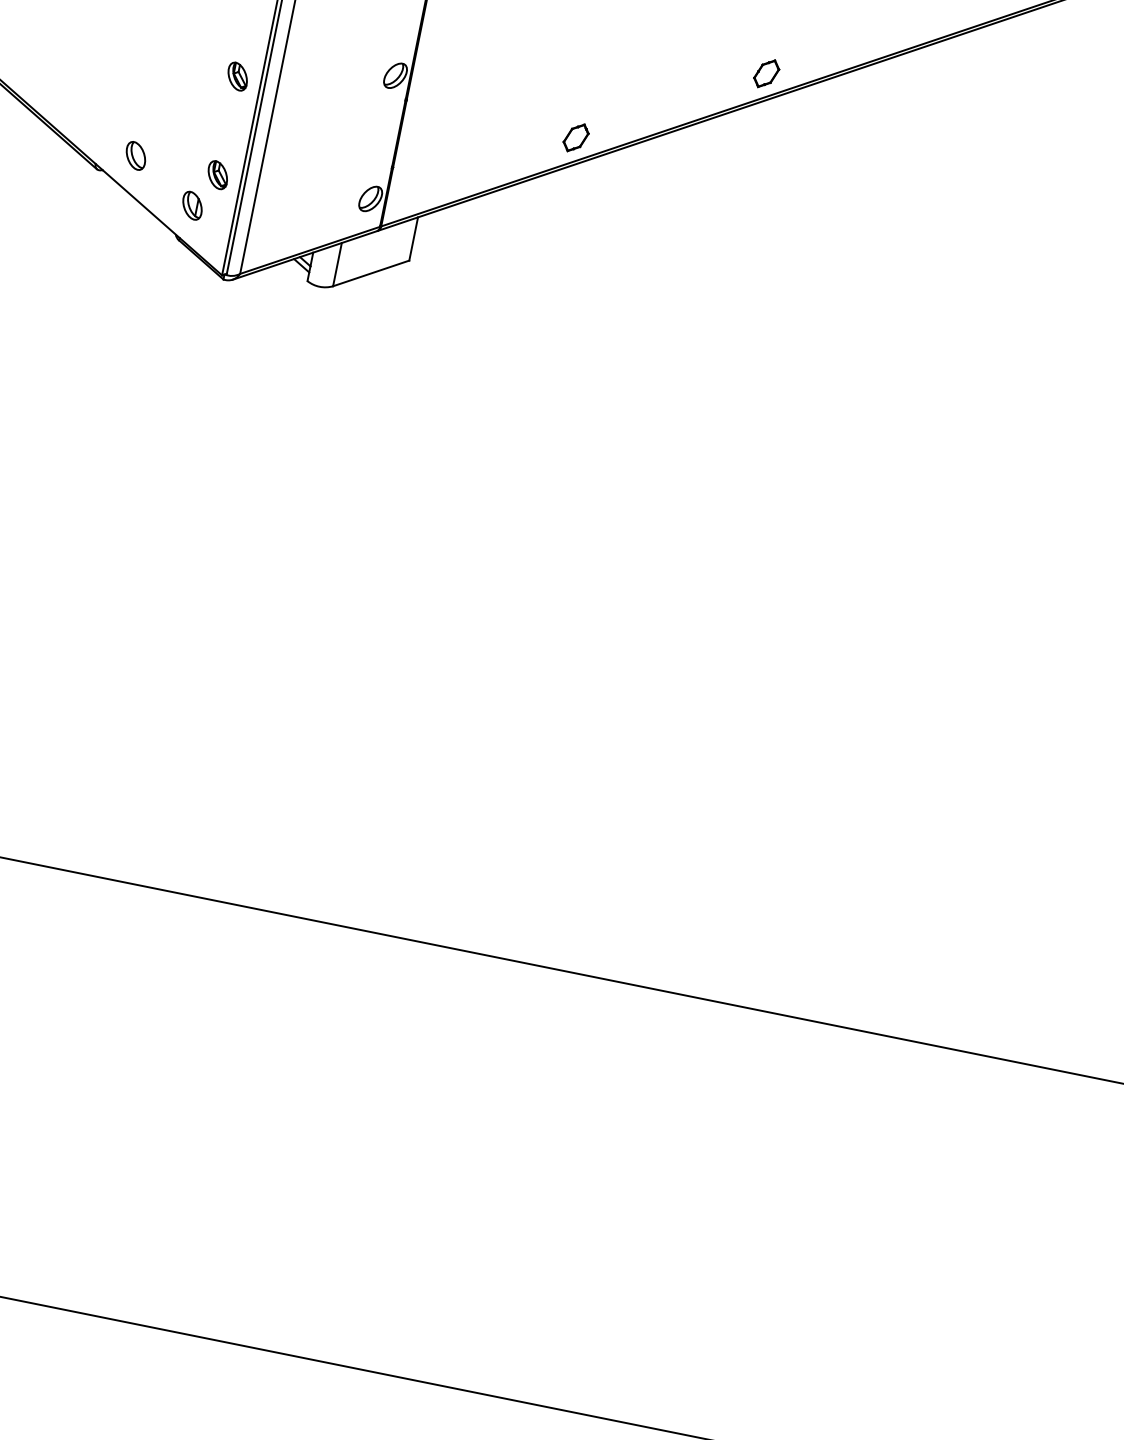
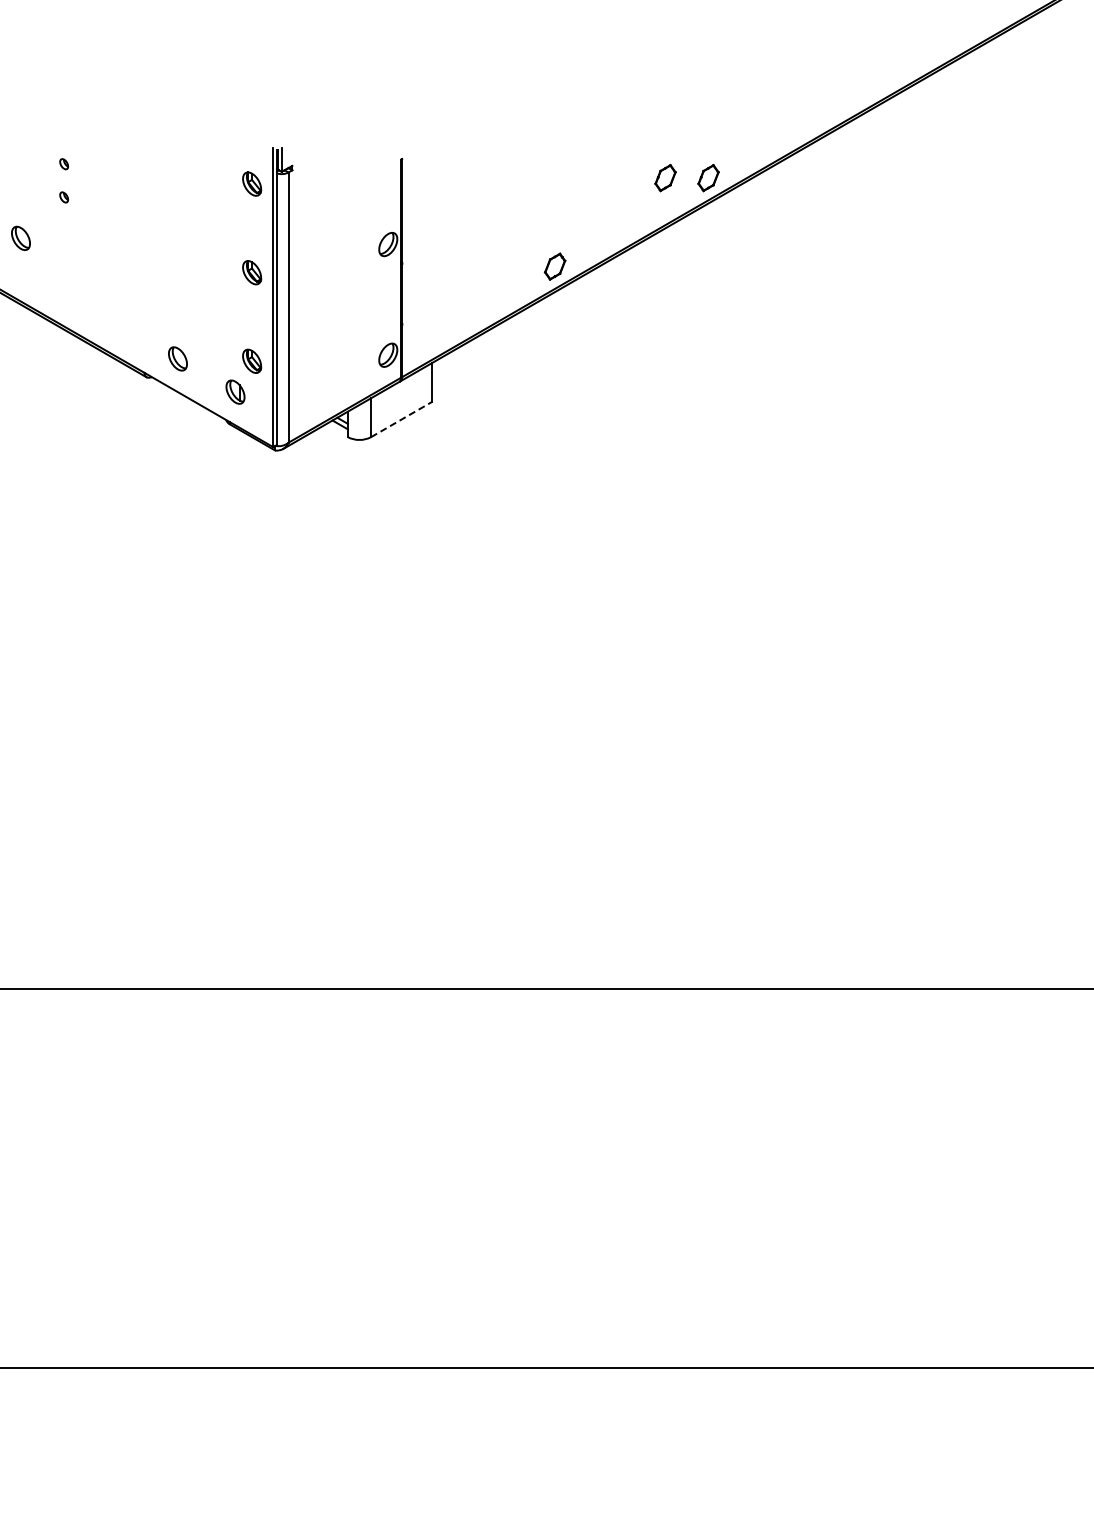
part: (718, 64) -> (665, 178), added
line: (372, 273) -> (402, 419), solid -> dashed

